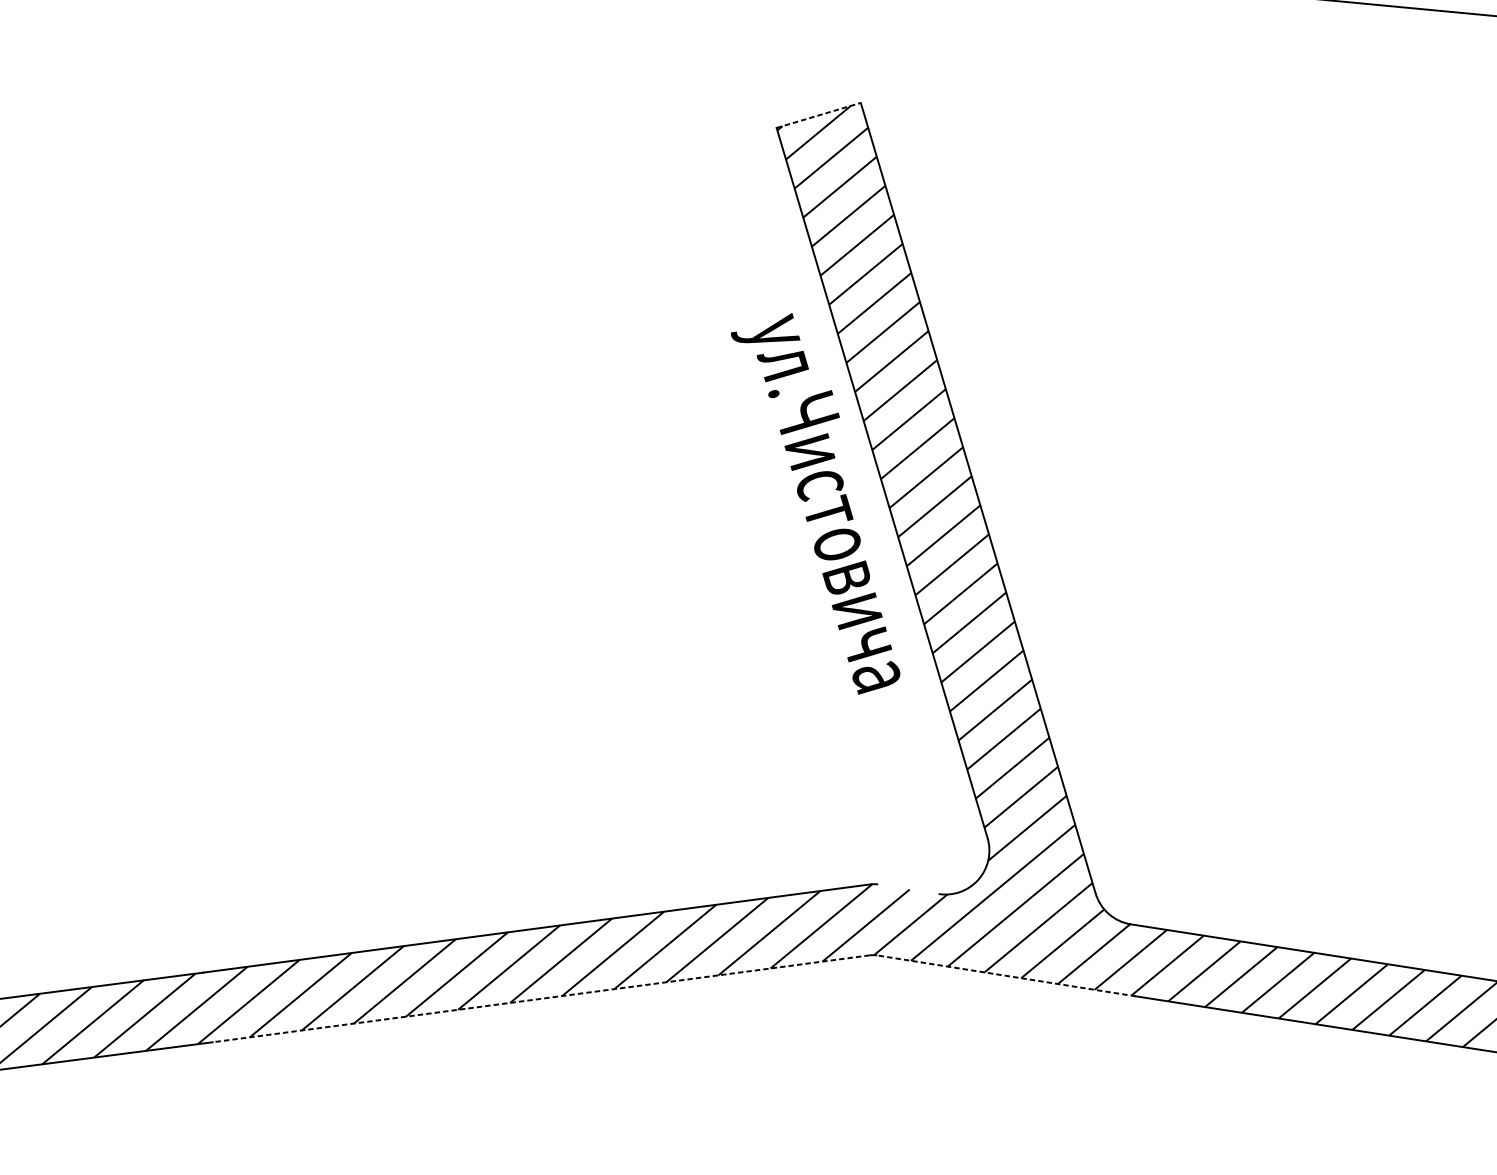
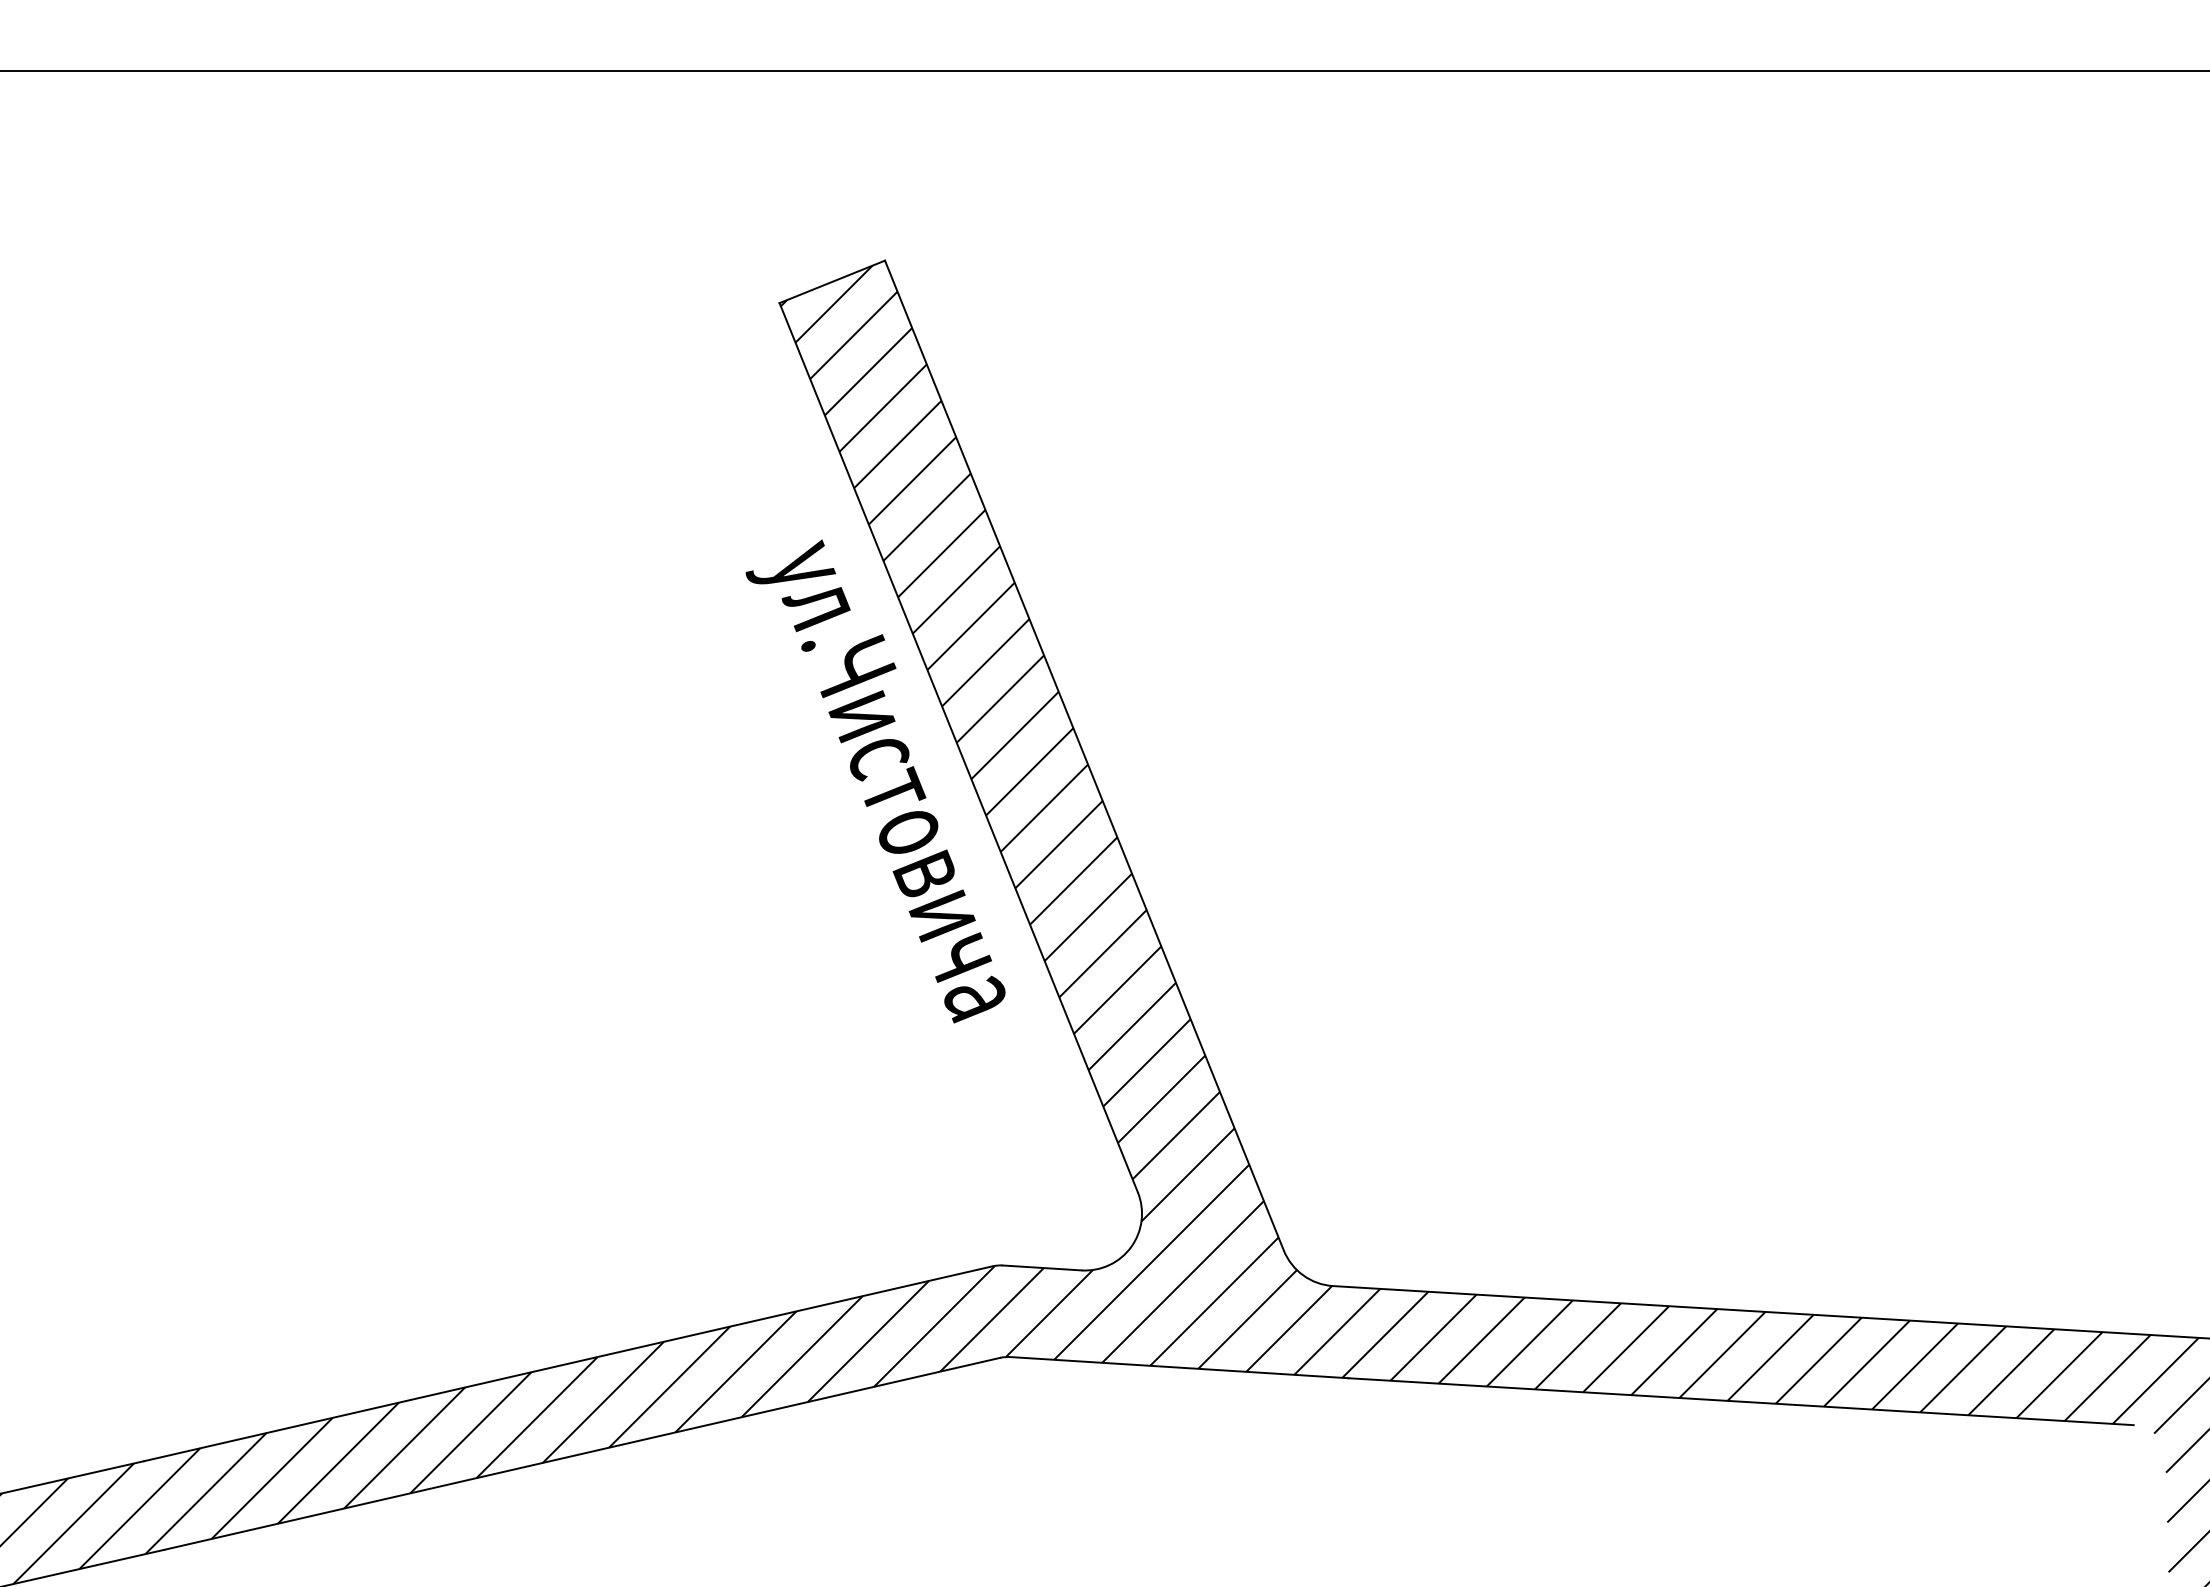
line: (818, 115) -> (832, 281), dashed -> solid
line: (907, 888) -> (1041, 1267), added
line: (1006, 975) -> (1178, 1367), dashed -> solid
line: (541, 998) -> (582, 1453), dashed -> solid

